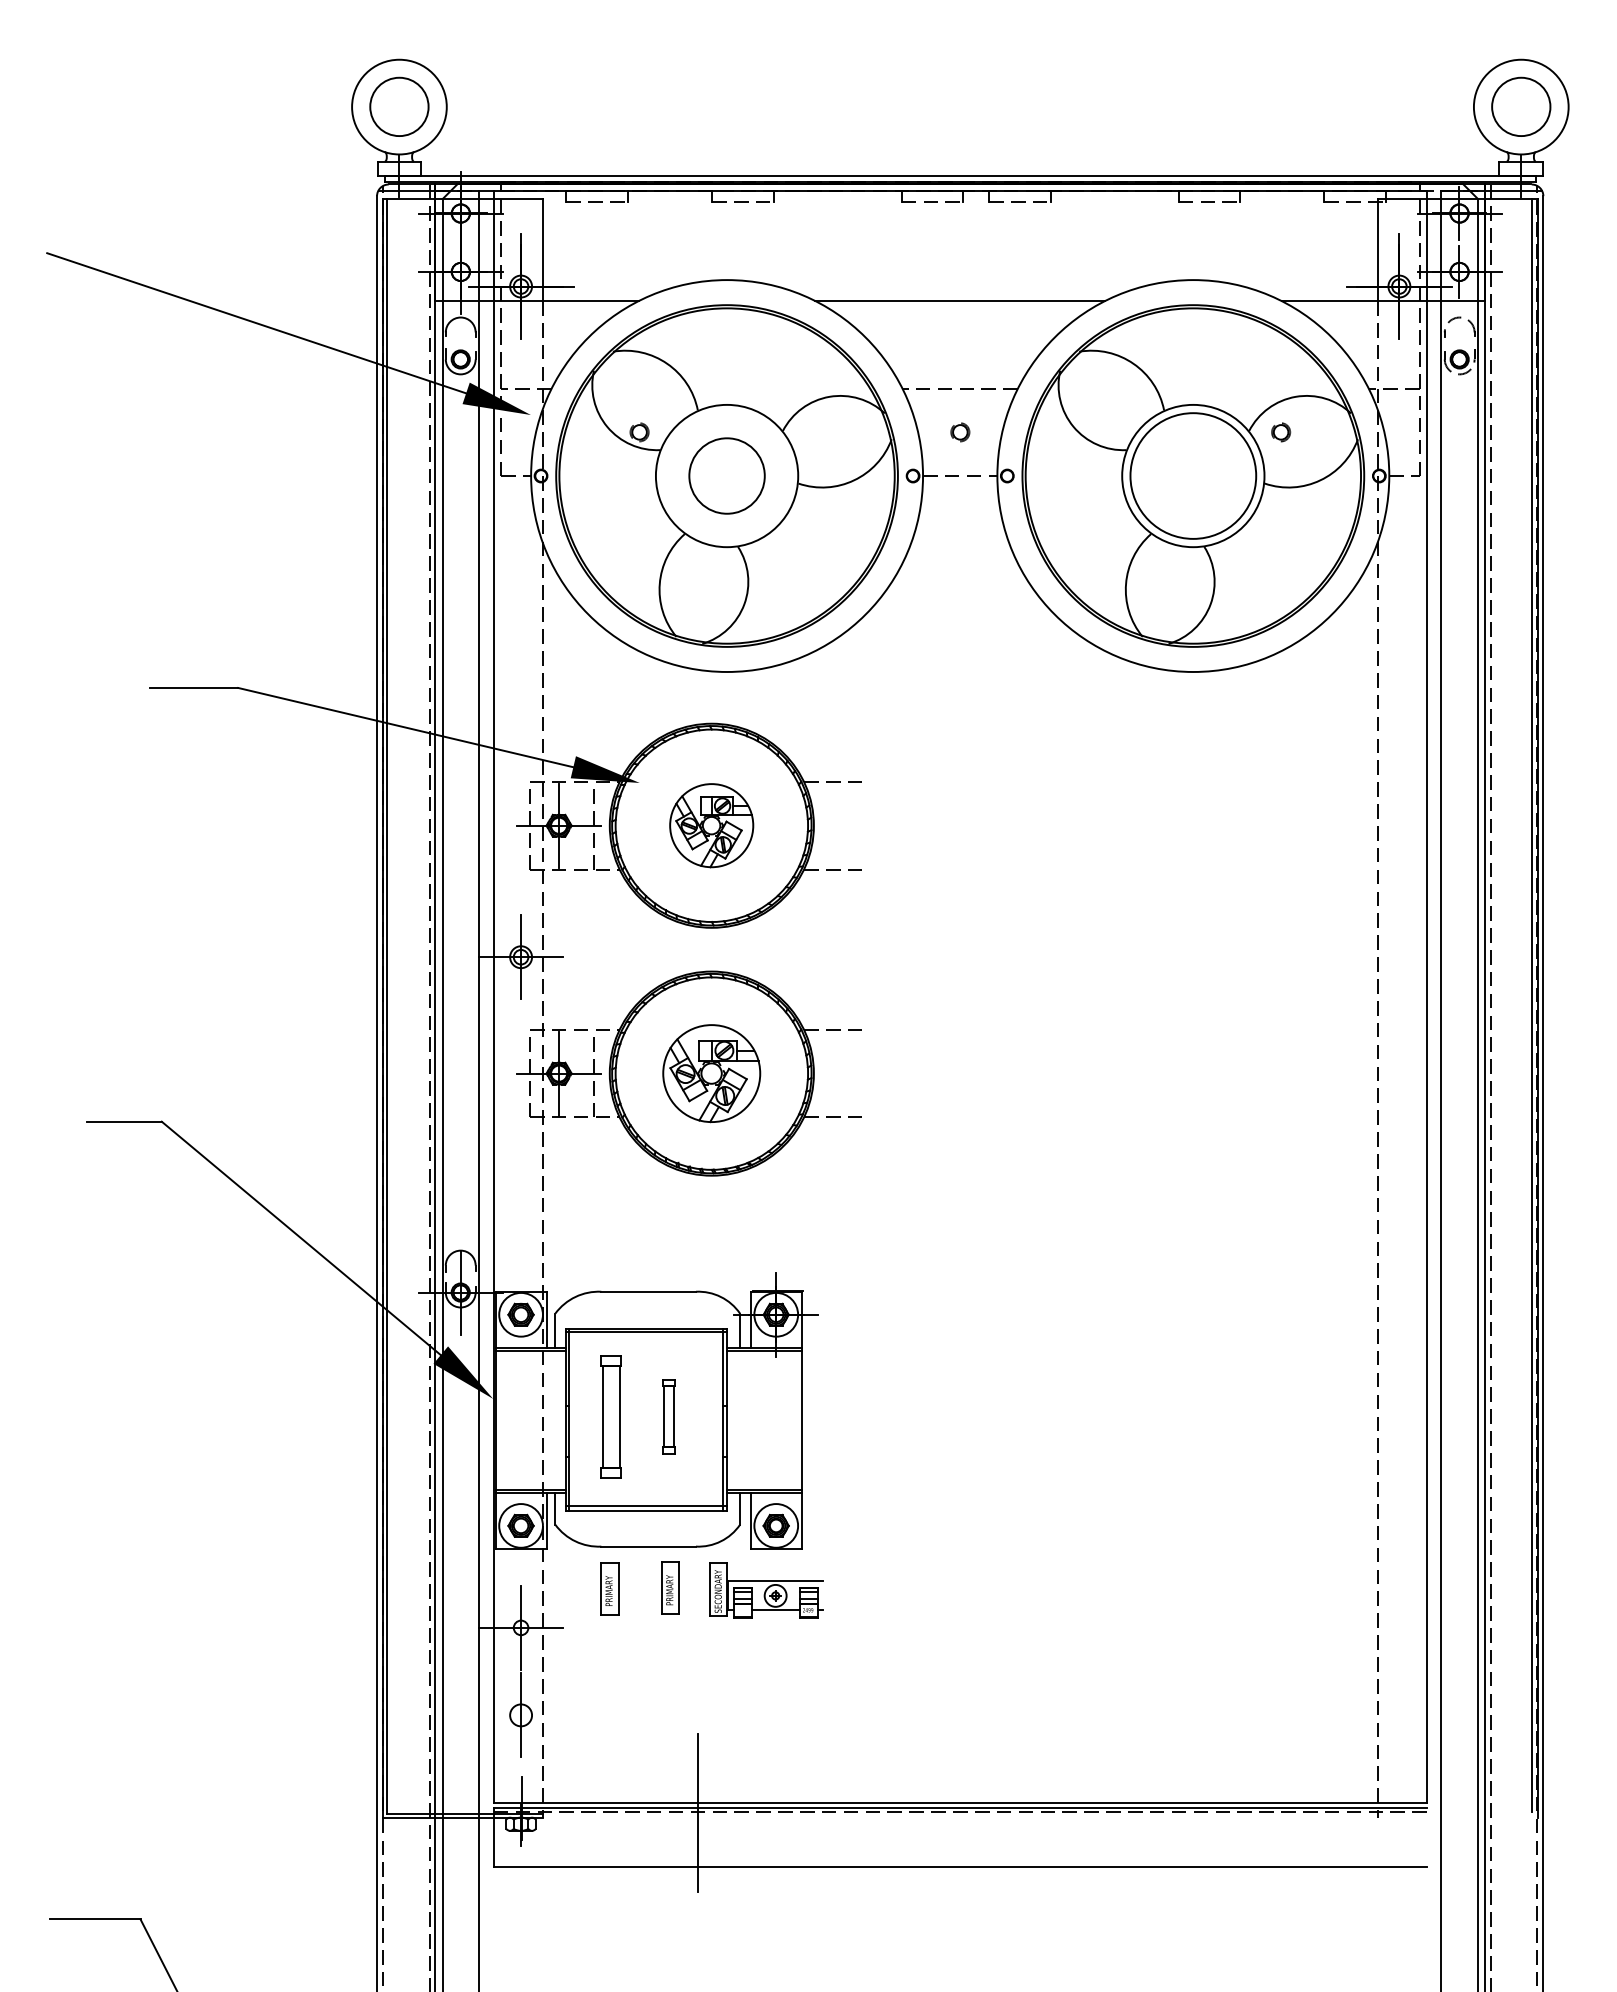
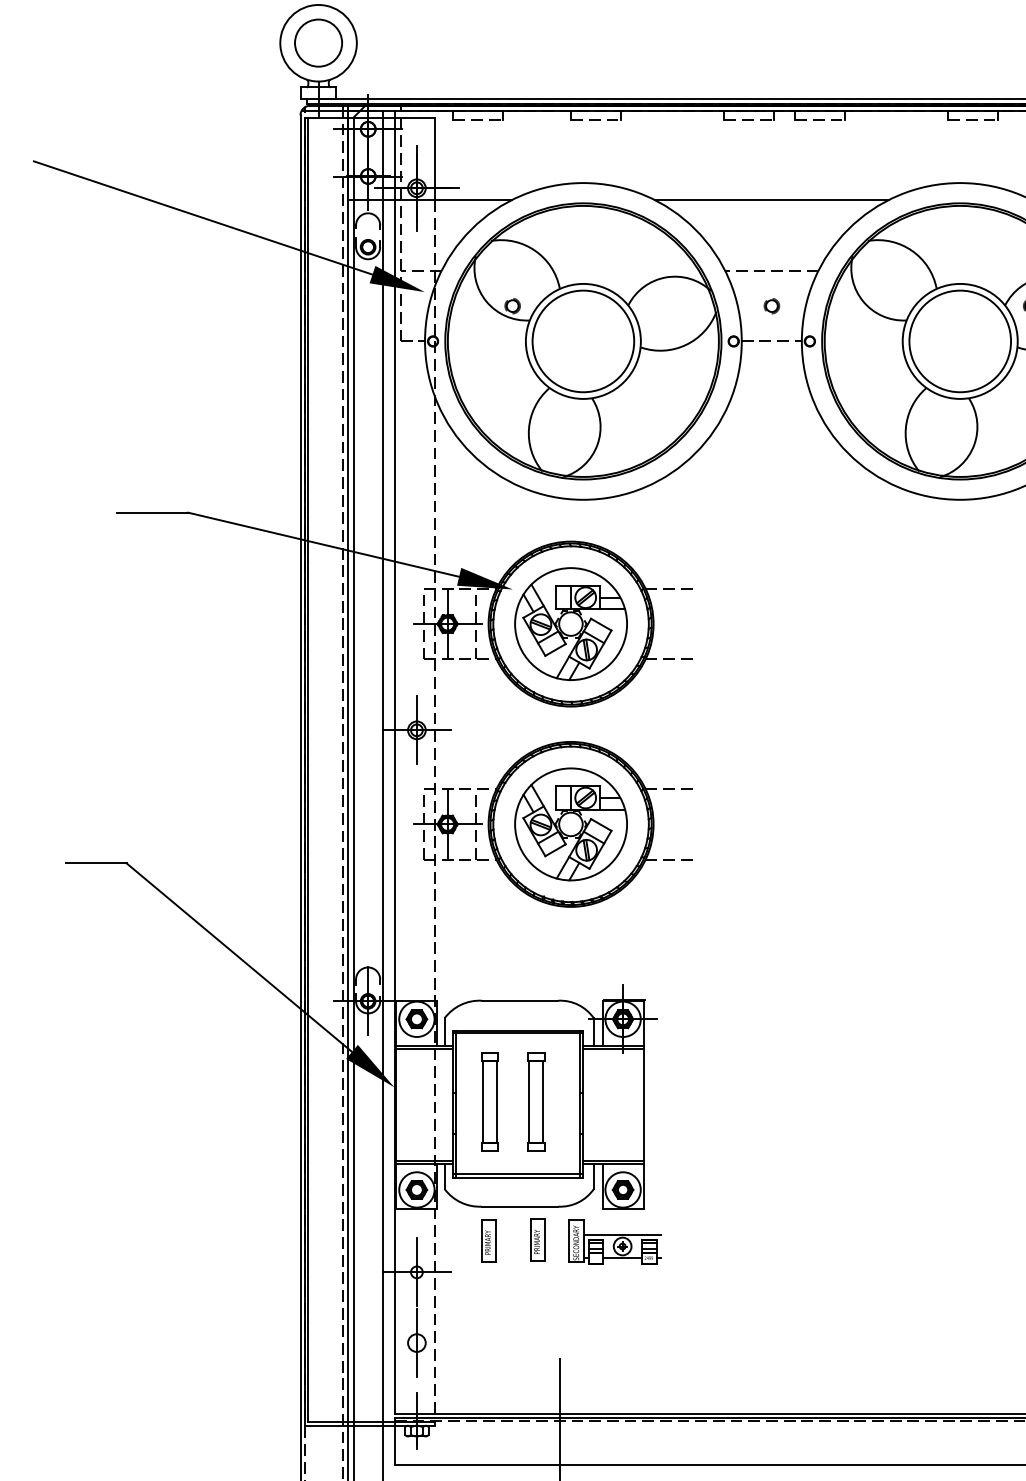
circle: (726, 475) -> (582, 341), size x1.67
part: (711, 825) -> (570, 623), size x1.67
part: (711, 1073) -> (570, 824), size x1.43
part: (668, 1416) -> (536, 1101), size x1.67

